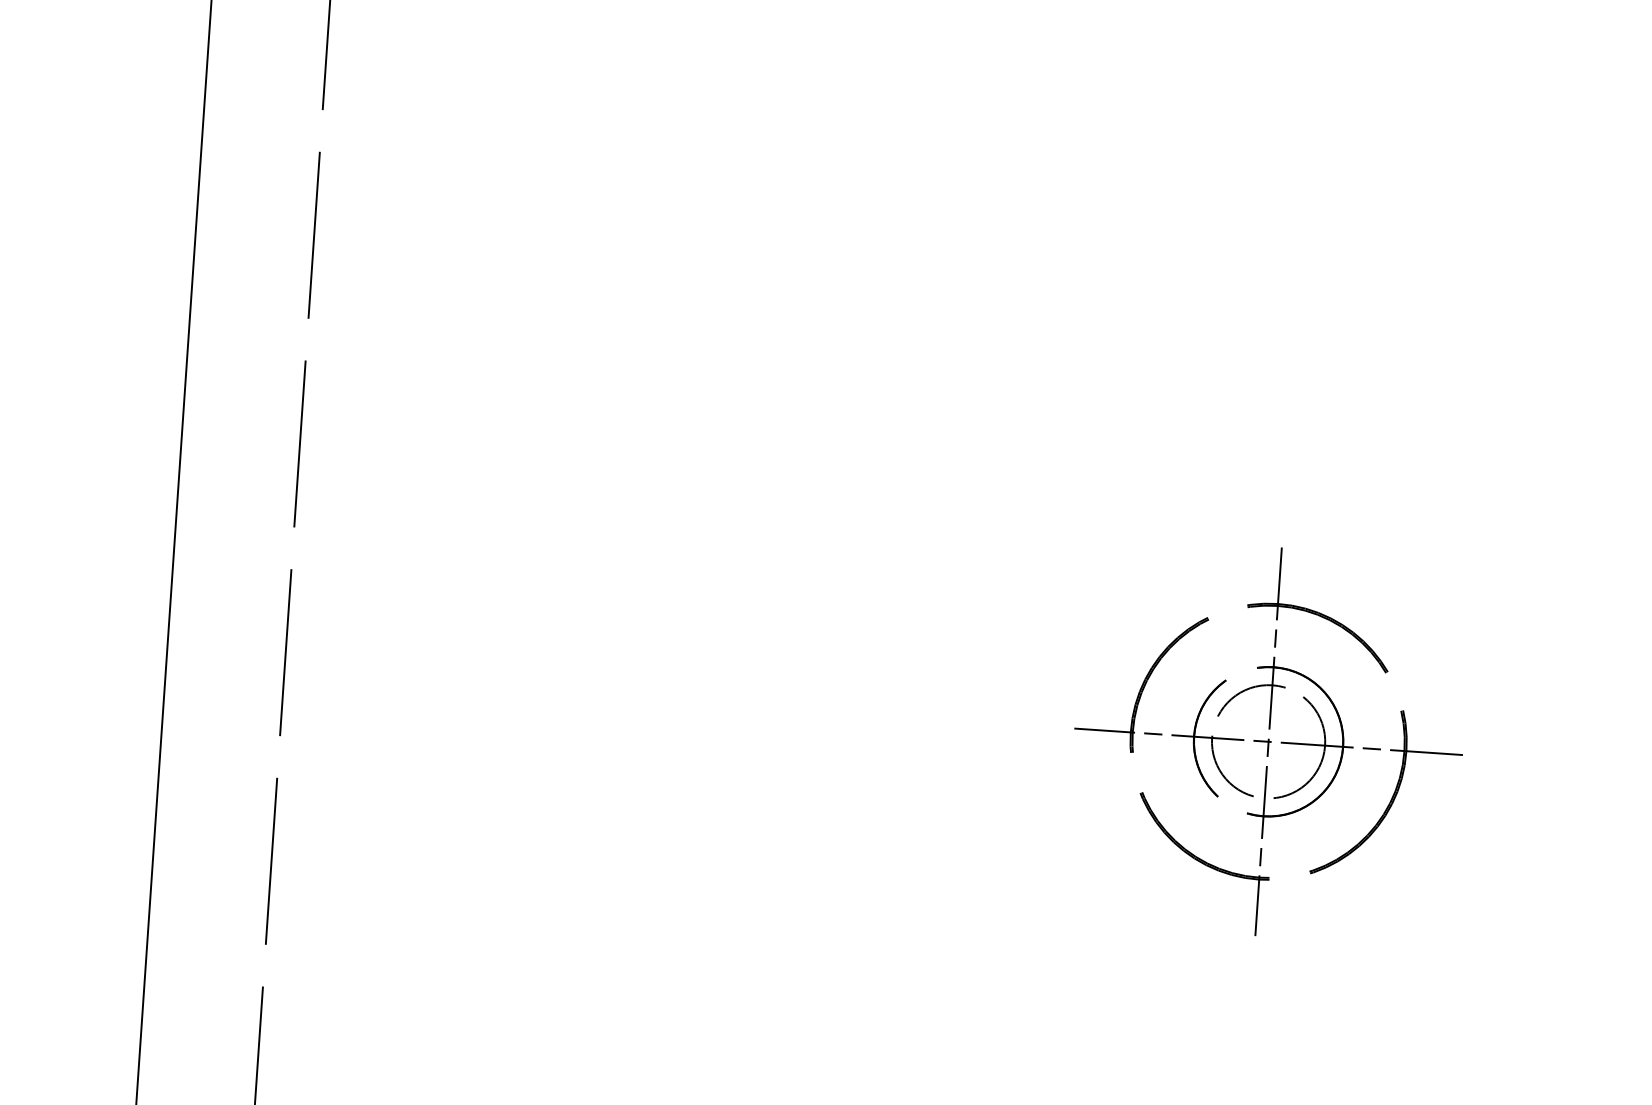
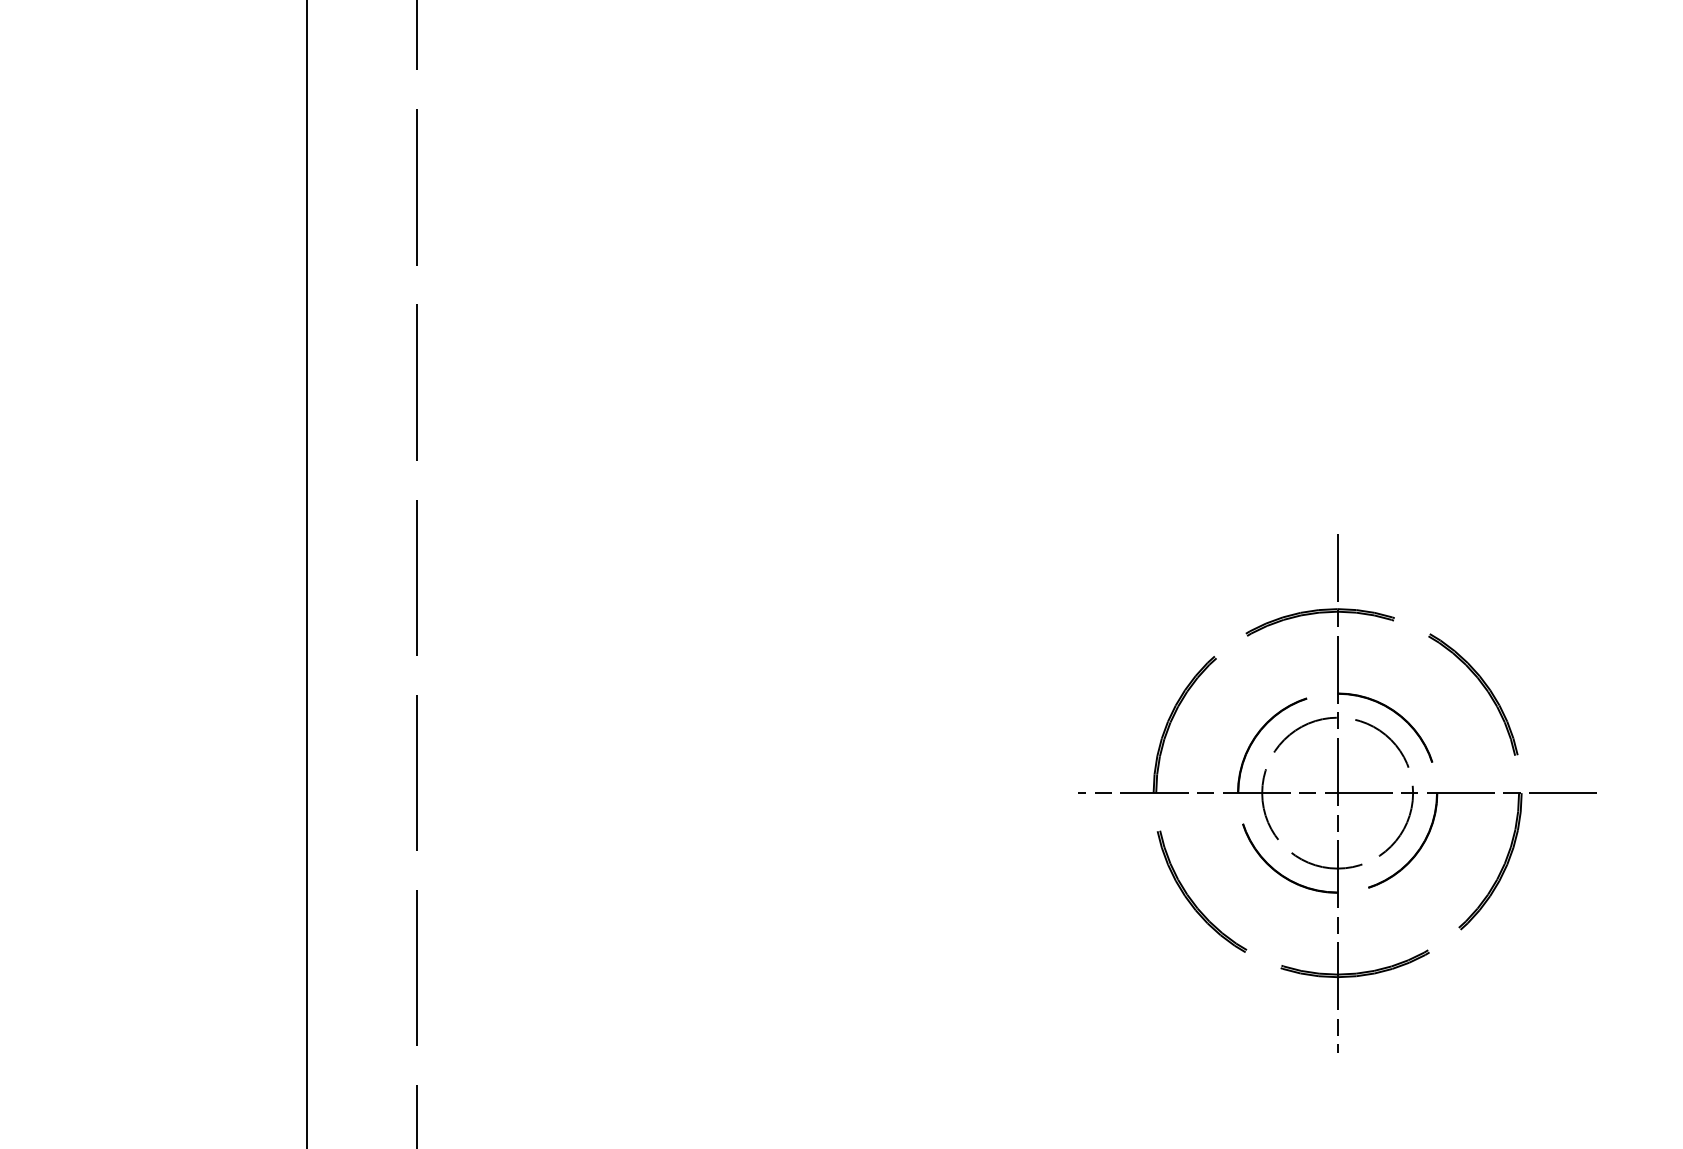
part: (1268, 742) -> (1337, 793), size x1.43

